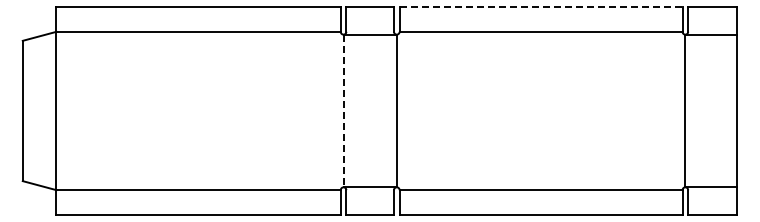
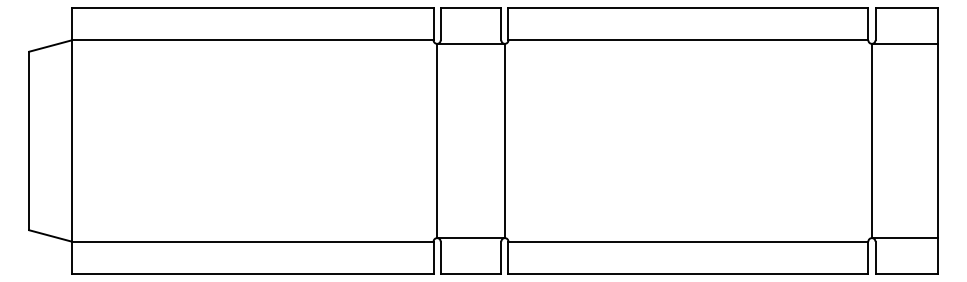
line: (541, 6) -> (688, 8), dashed -> solid
line: (343, 111) -> (437, 141), dashed -> solid

